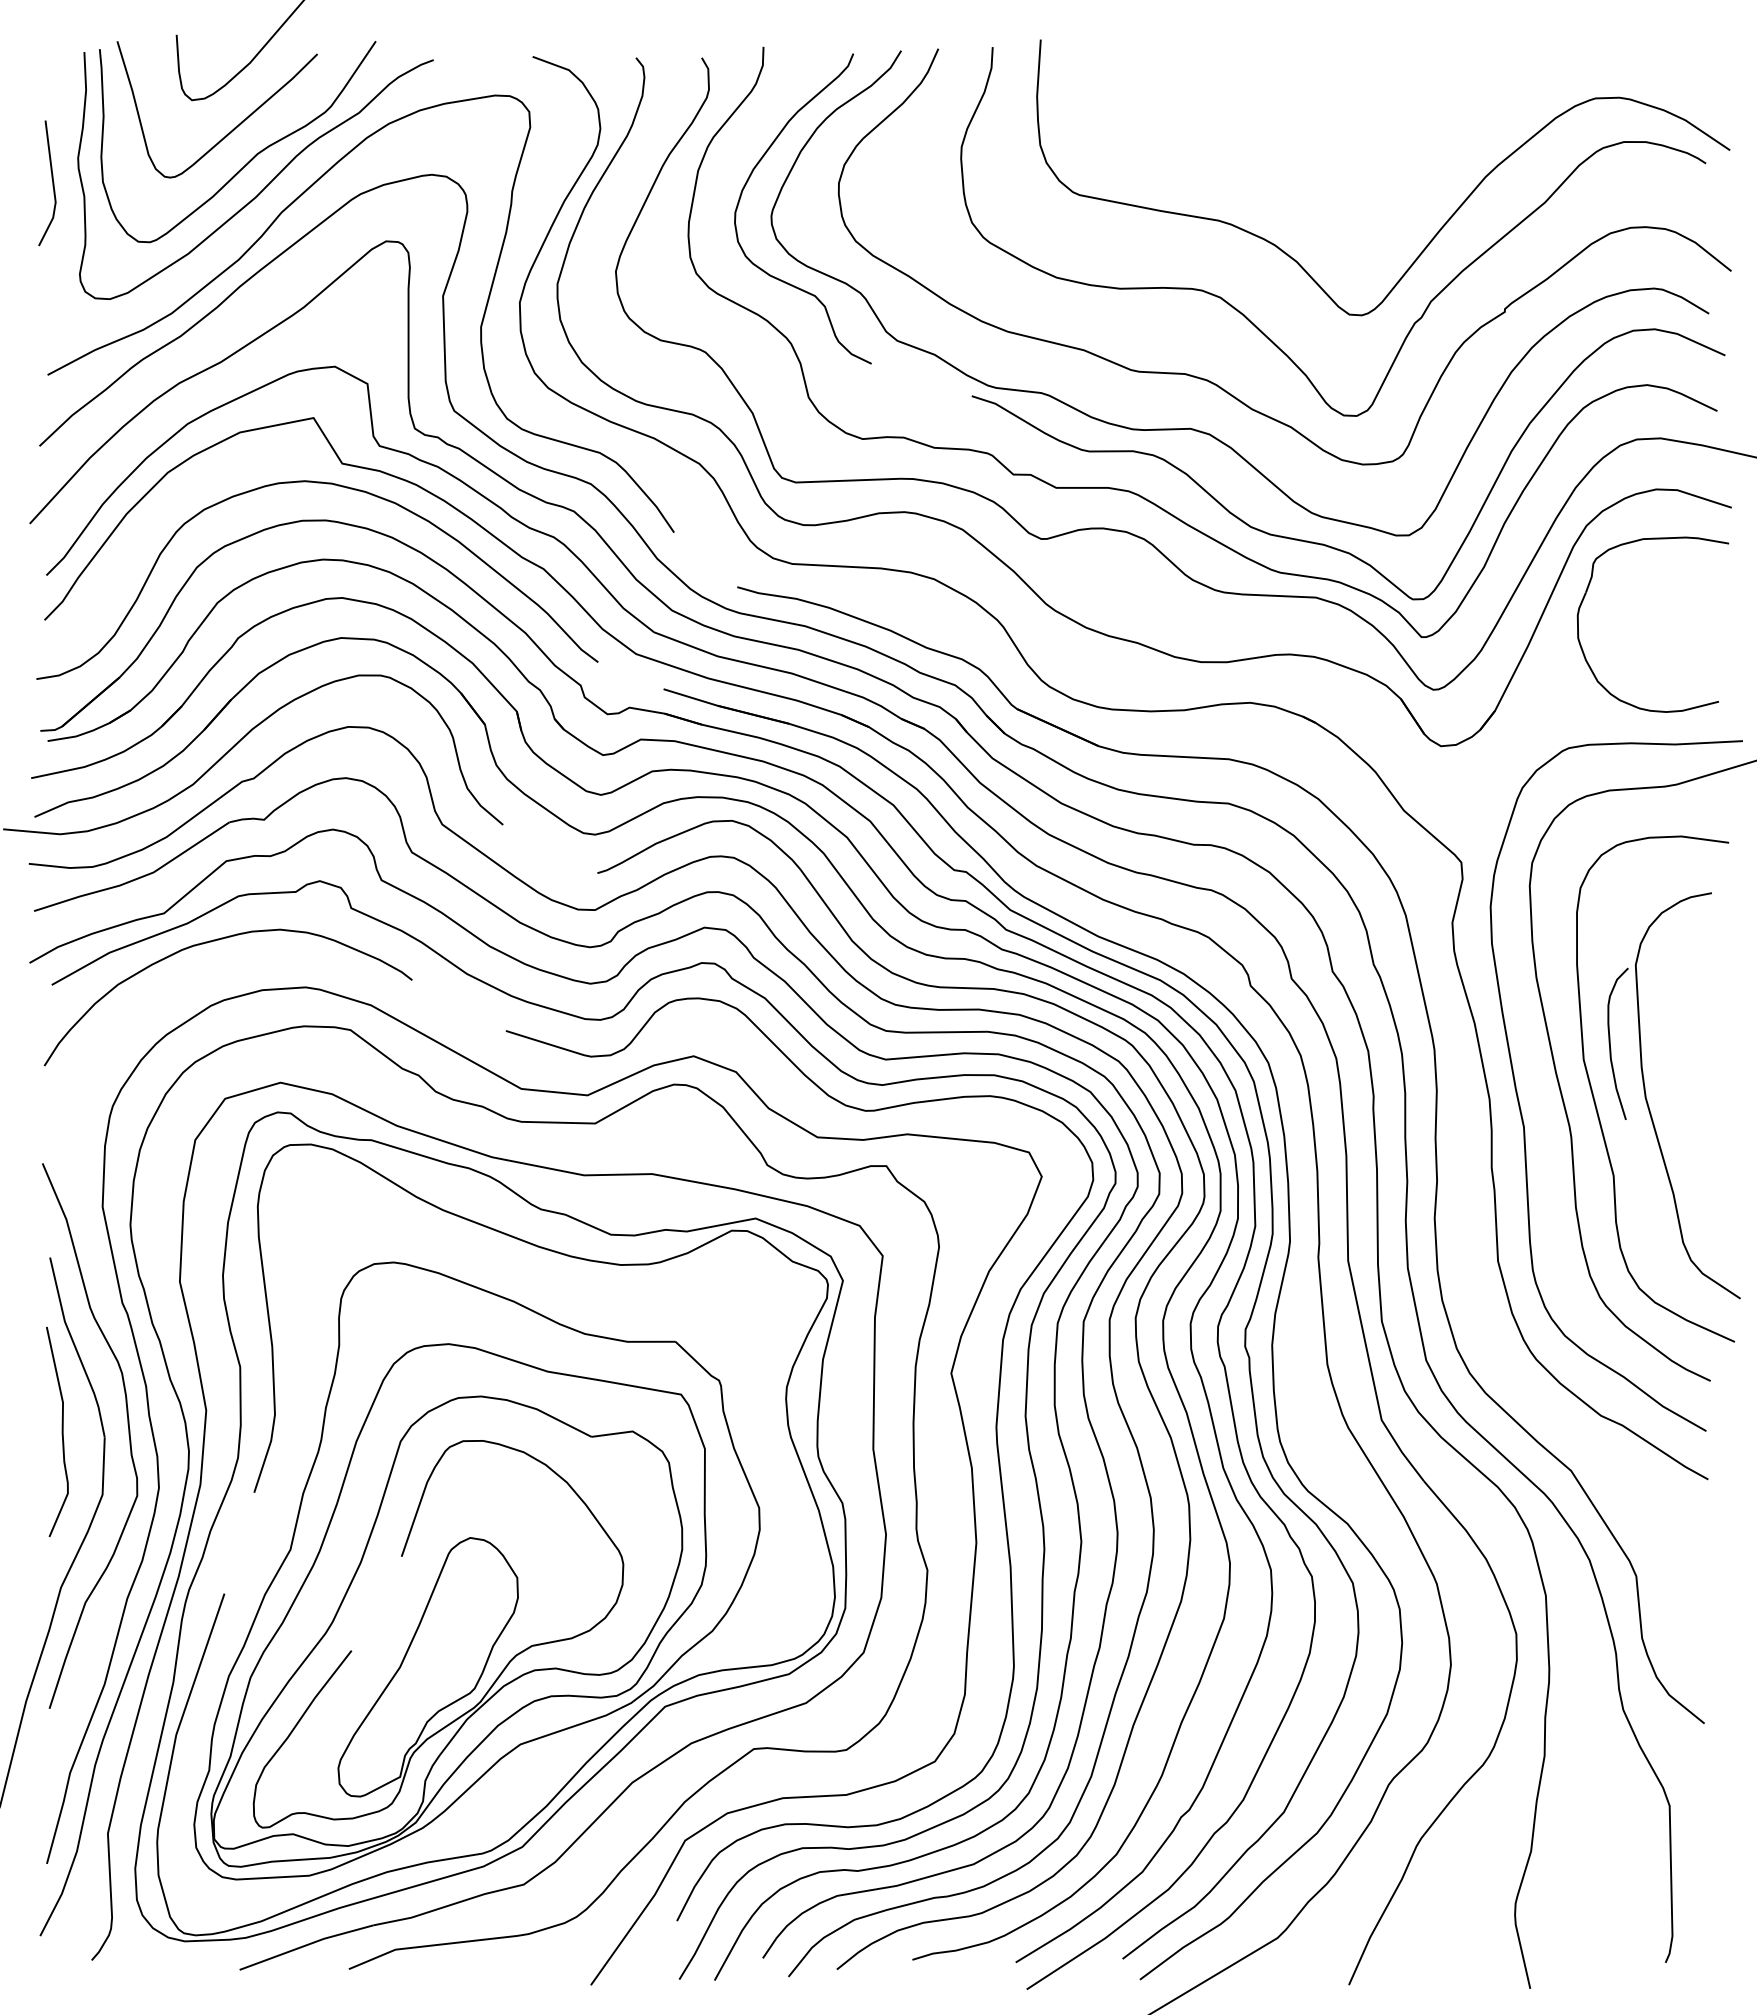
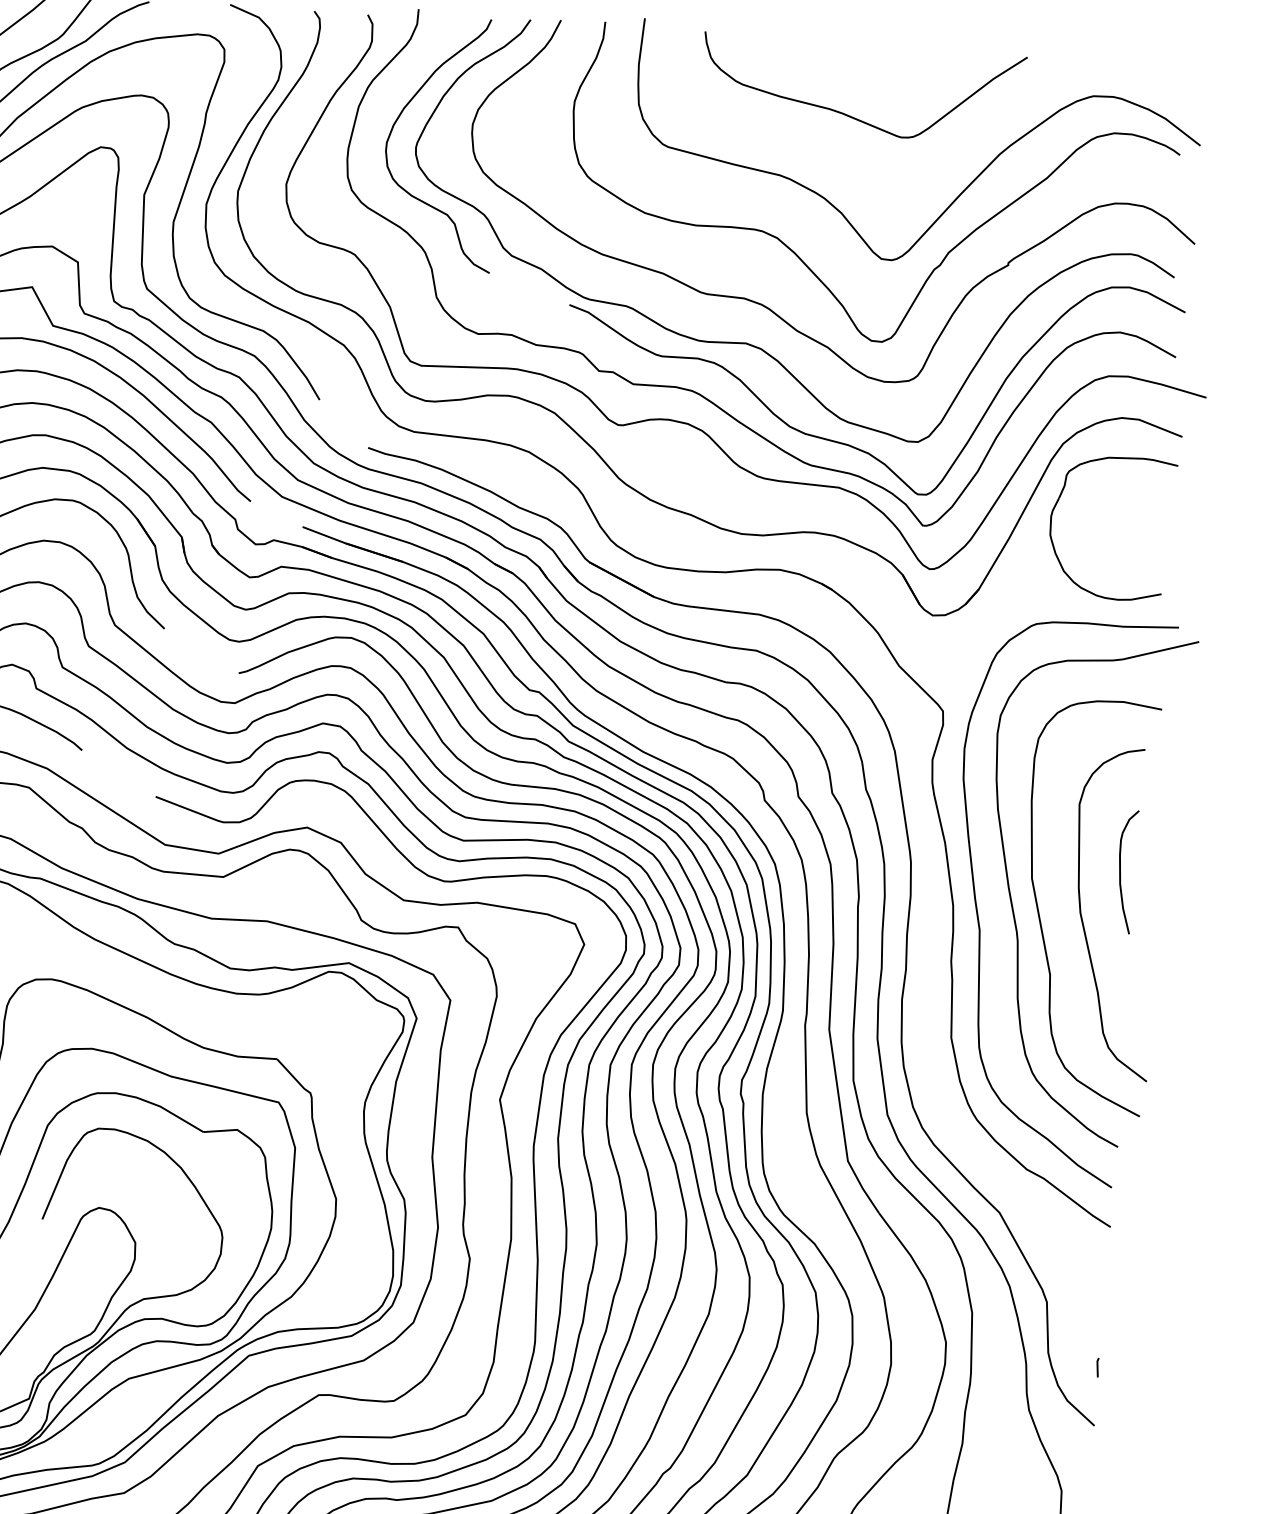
curve: (1301, 142) -> (851, 116), added
curve: (1610, 1043) -> (1120, 871), moved
line: (1703, 1652) -> (1097, 1367), added

